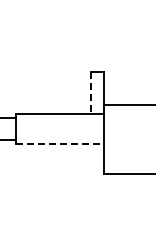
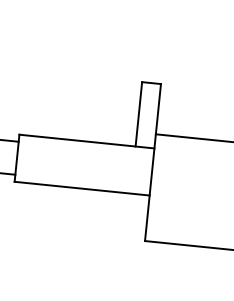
line: (91, 92) -> (139, 113), dashed -> solid
line: (59, 144) -> (81, 188), dashed -> solid

